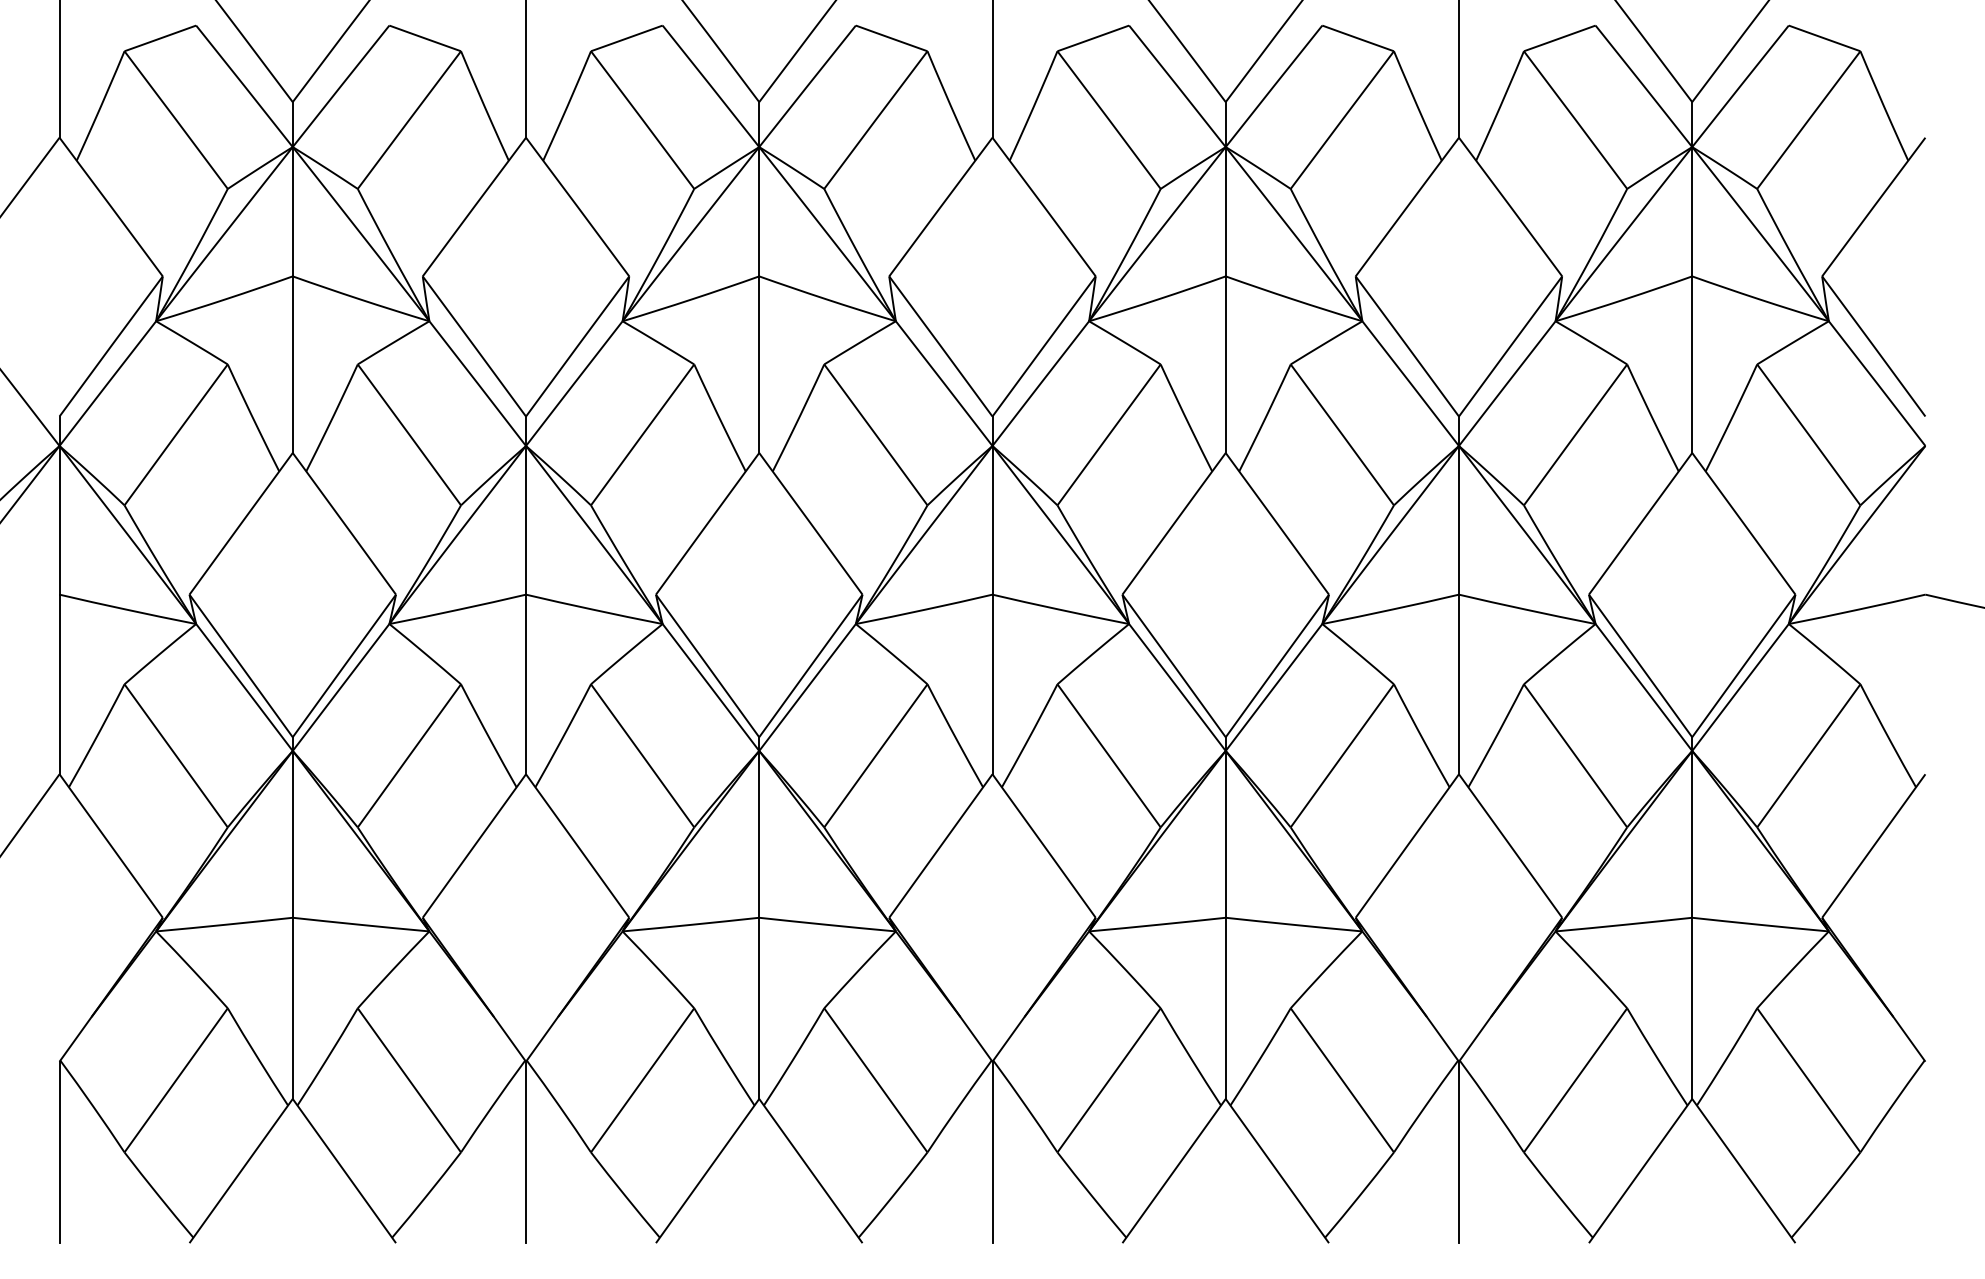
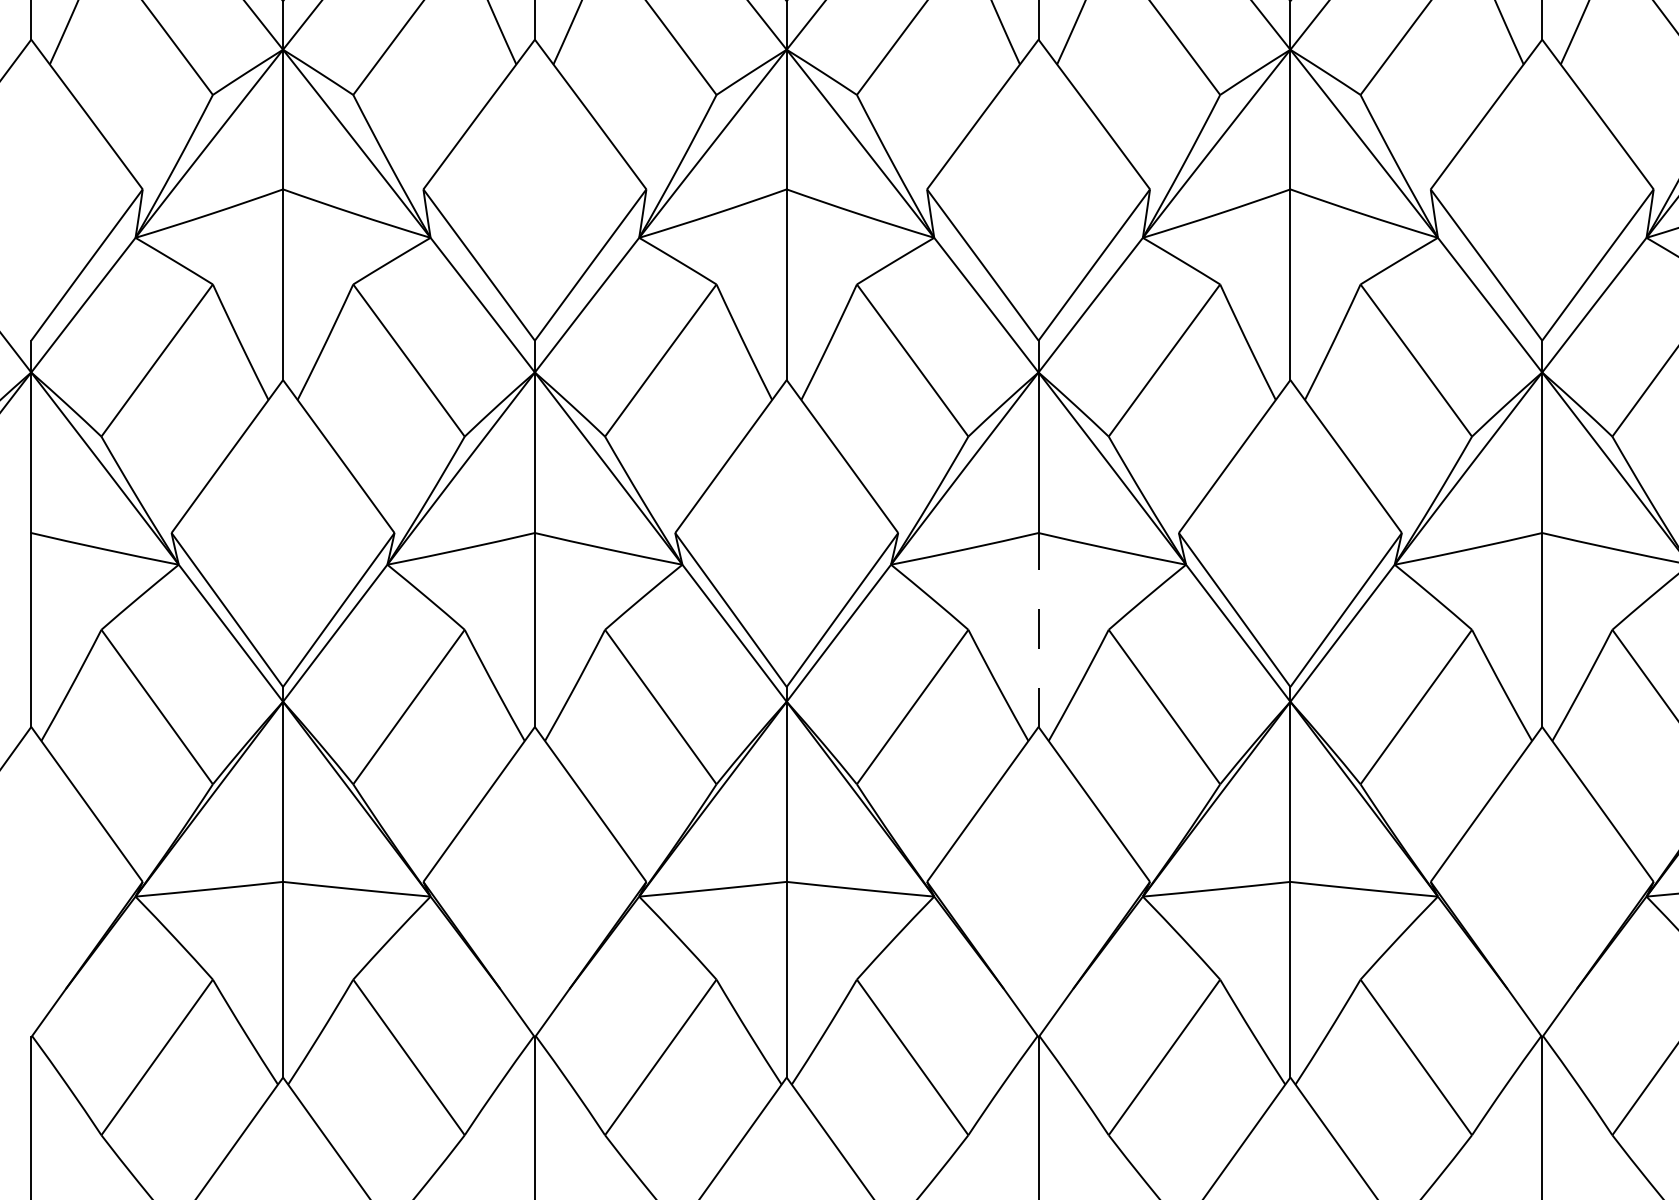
line: (992, 684) -> (1038, 630), solid -> dashed

